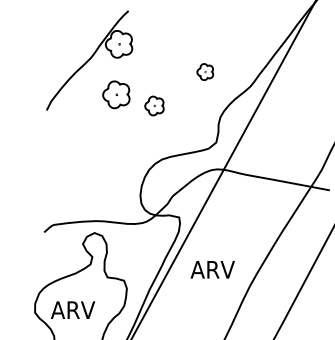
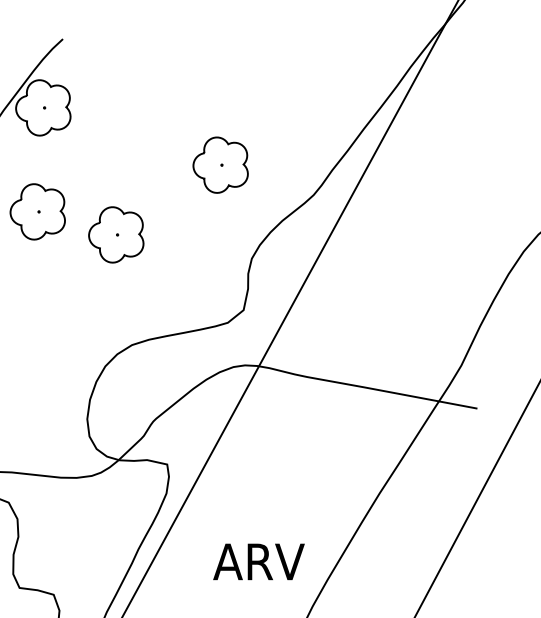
part: (205, 71) -> (221, 163), size x1.67
part: (154, 105) -> (116, 233), size x1.43
text: (212, 269) -> (258, 561), moved

